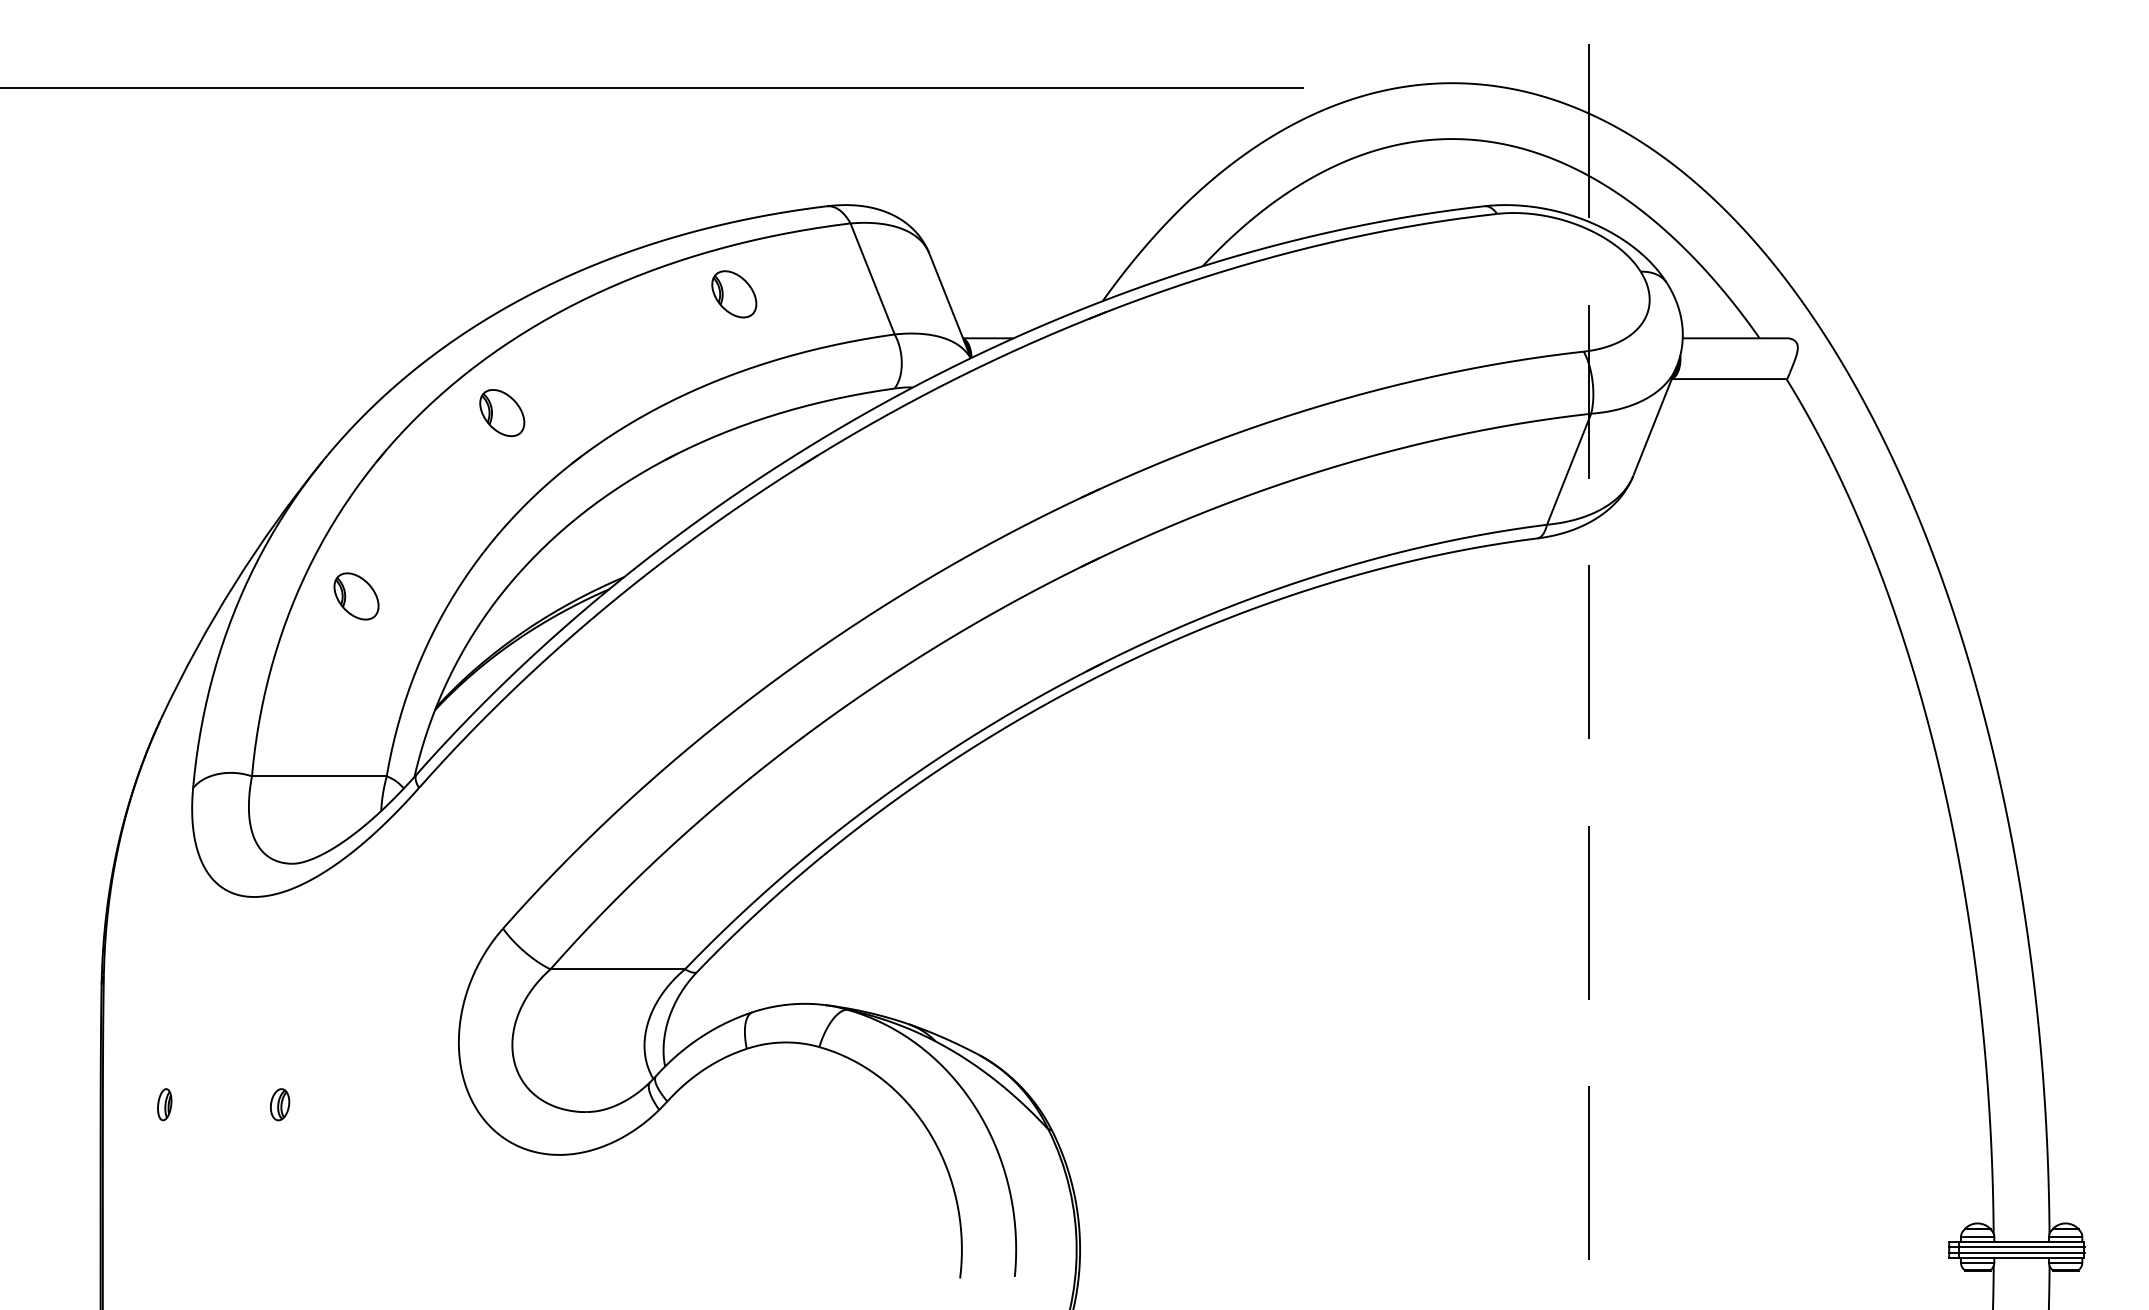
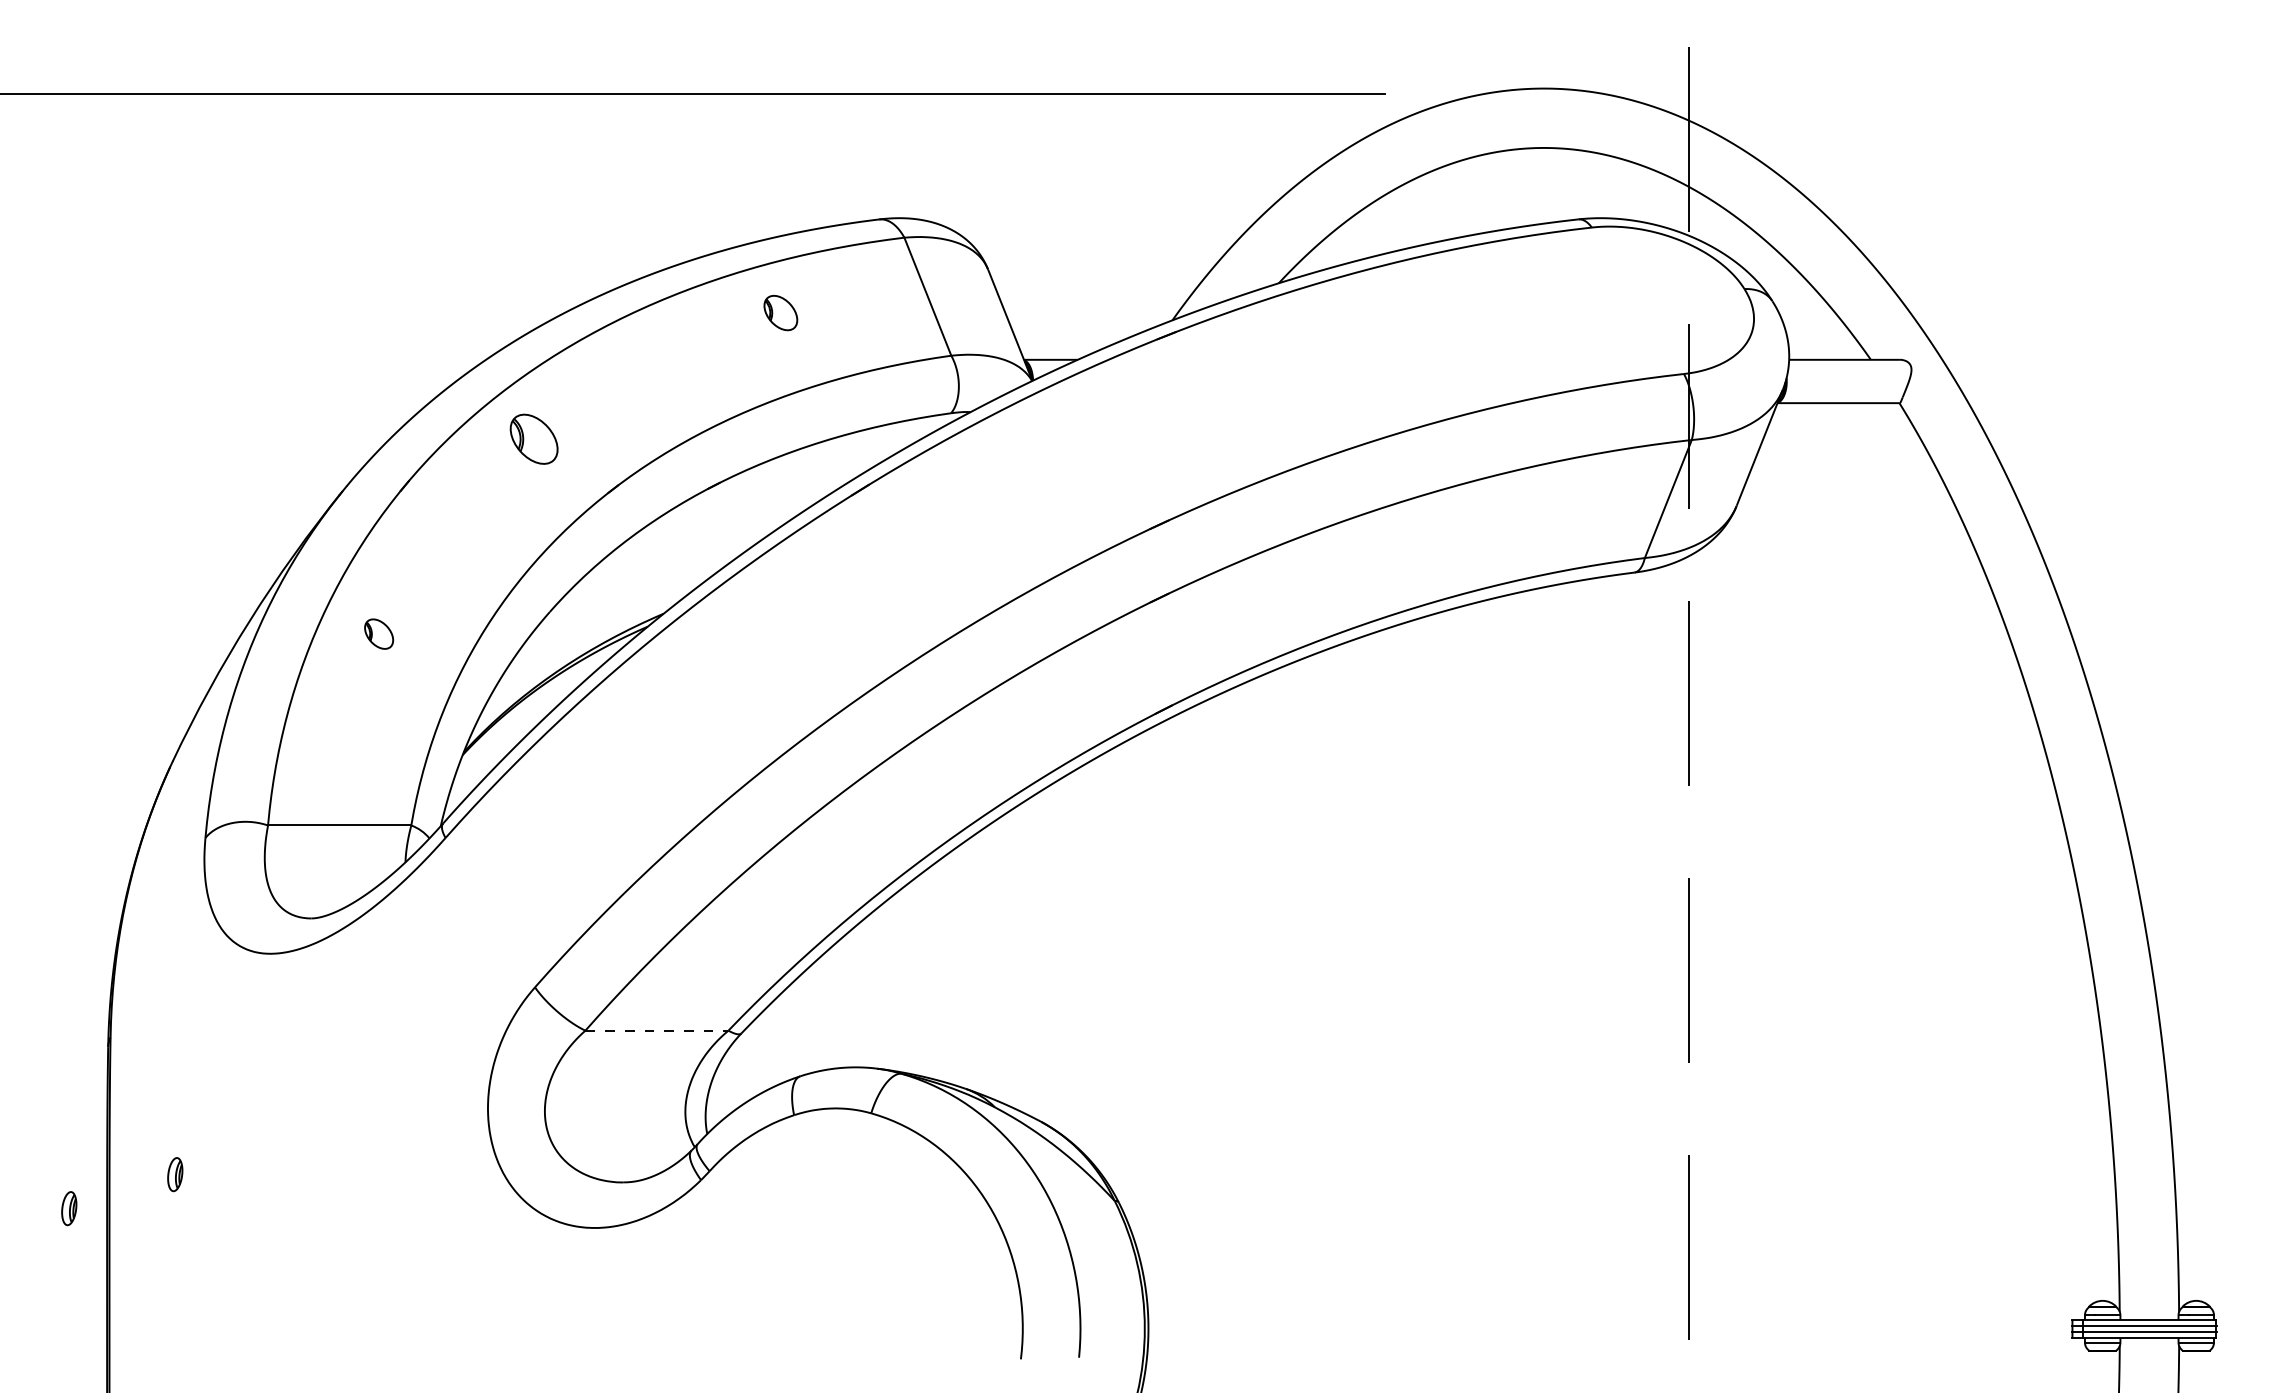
part: (734, 293) -> (780, 312), size x0.7
part: (355, 595) -> (378, 633), size x0.6
line: (617, 969) -> (656, 1030), solid -> dashed
part: (279, 1104) -> (297, 1174), removed
part: (65, 1136) -> (69, 1208), added

